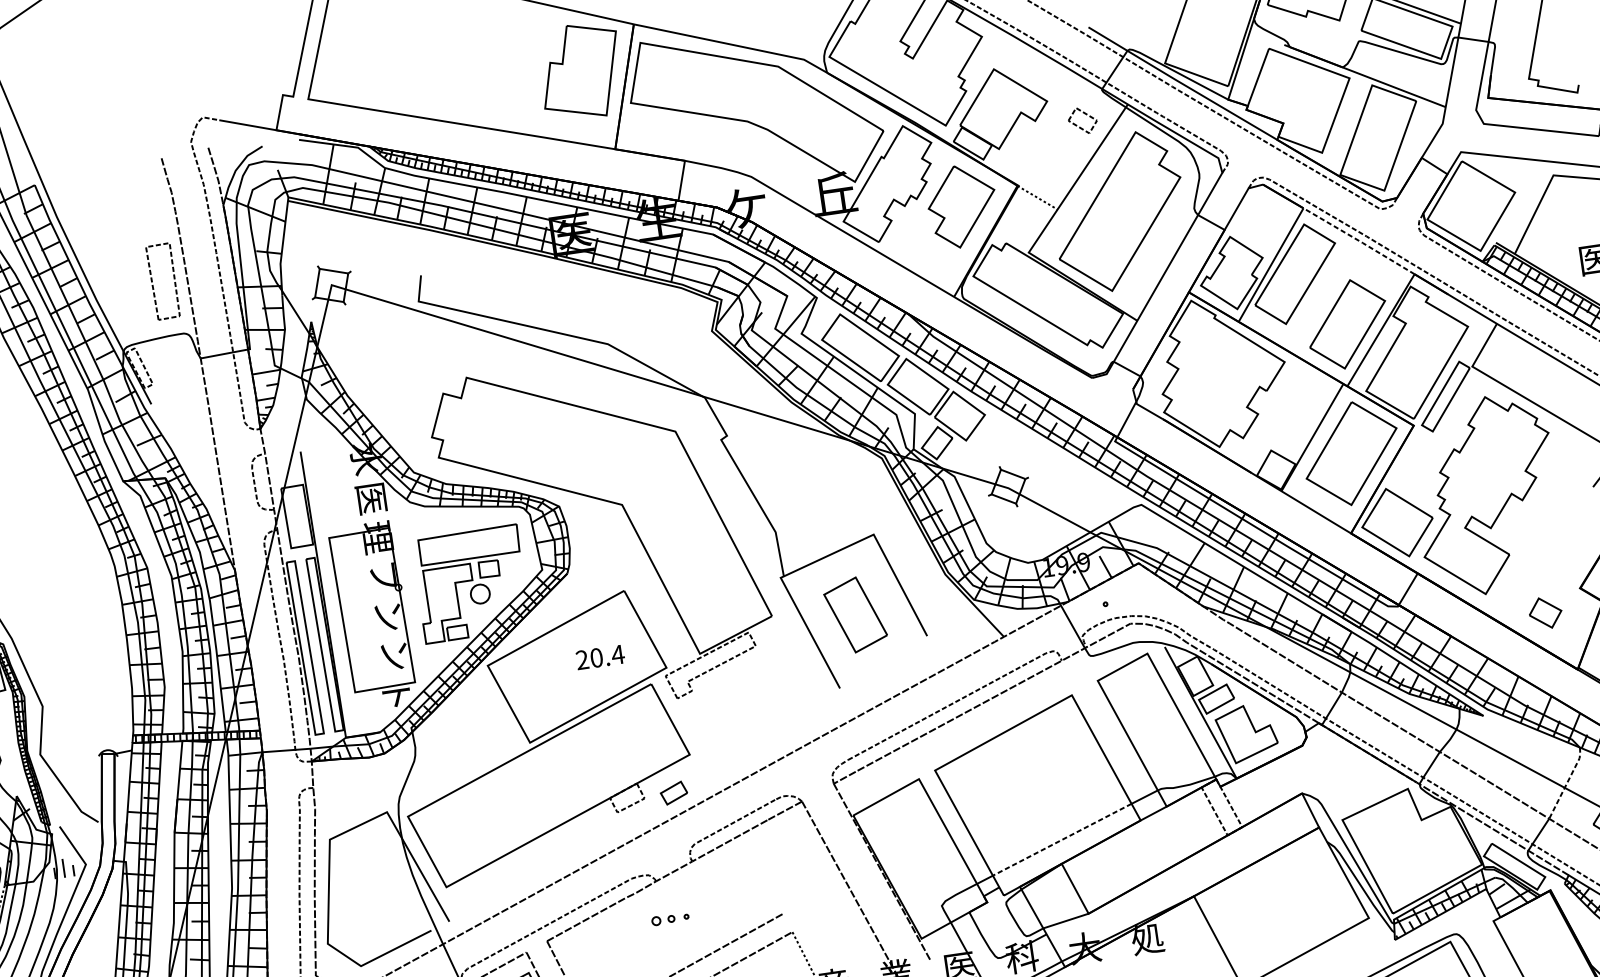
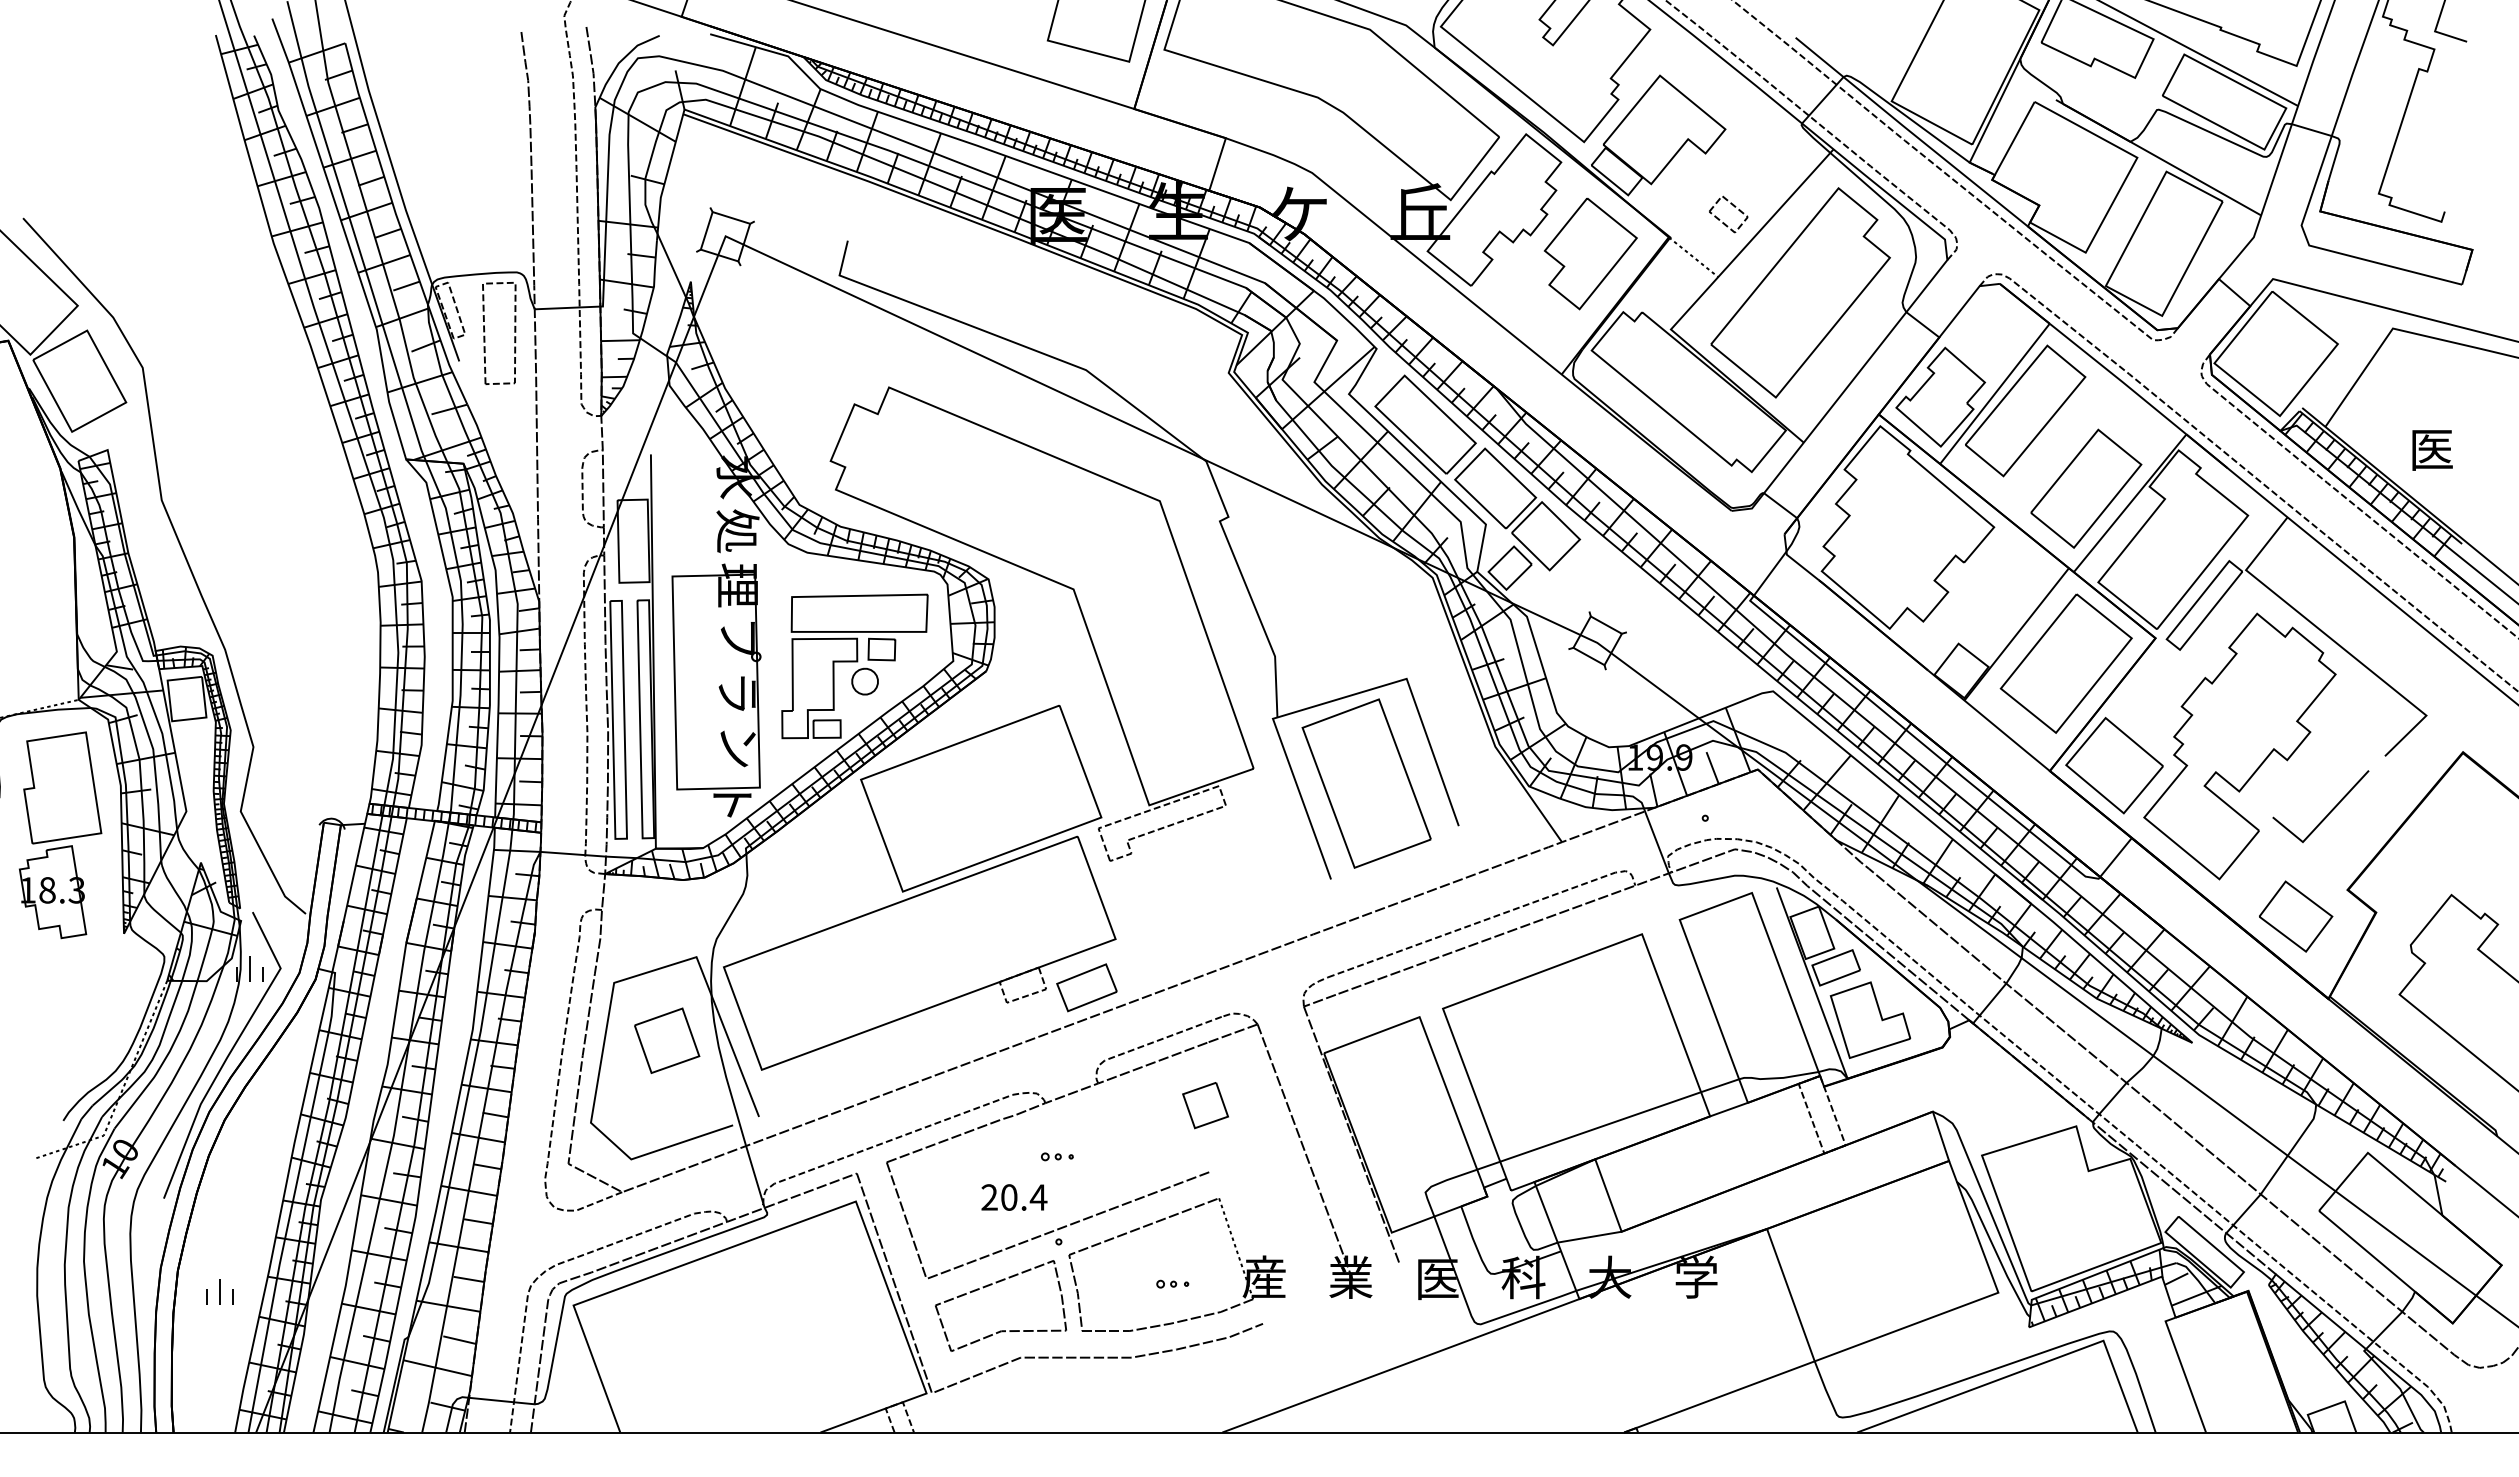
part: (1080, 127) -> (1724, 222), moved
line: (1359, 241) -> (2118, 379), dashed -> solid
part: (152, 281) -> (485, 331), moved
text: (371, 498) -> (737, 531), 医 -> 処
line: (1557, 534) -> (2328, 812), added
part: (1545, 613) -> (2296, 916), size x1.67
part: (855, 614) -> (1366, 783), size x1.67
text: (388, 617) -> (736, 694), ン -> ラ
text: (600, 657) -> (1014, 1197), moved
line: (1567, 782) -> (2292, 1149), dashed -> solid
part: (673, 792) -> (1086, 987), size x1.67
line: (1062, 840) -> (1600, 1127), dashed -> solid
part: (772, 866) -> (1205, 1105), added
part: (374, 875) -> (667, 1040), added
part: (670, 918) -> (1057, 1156), size x0.62
text: (1147, 938) -> (1696, 1276), 処 -> 学

